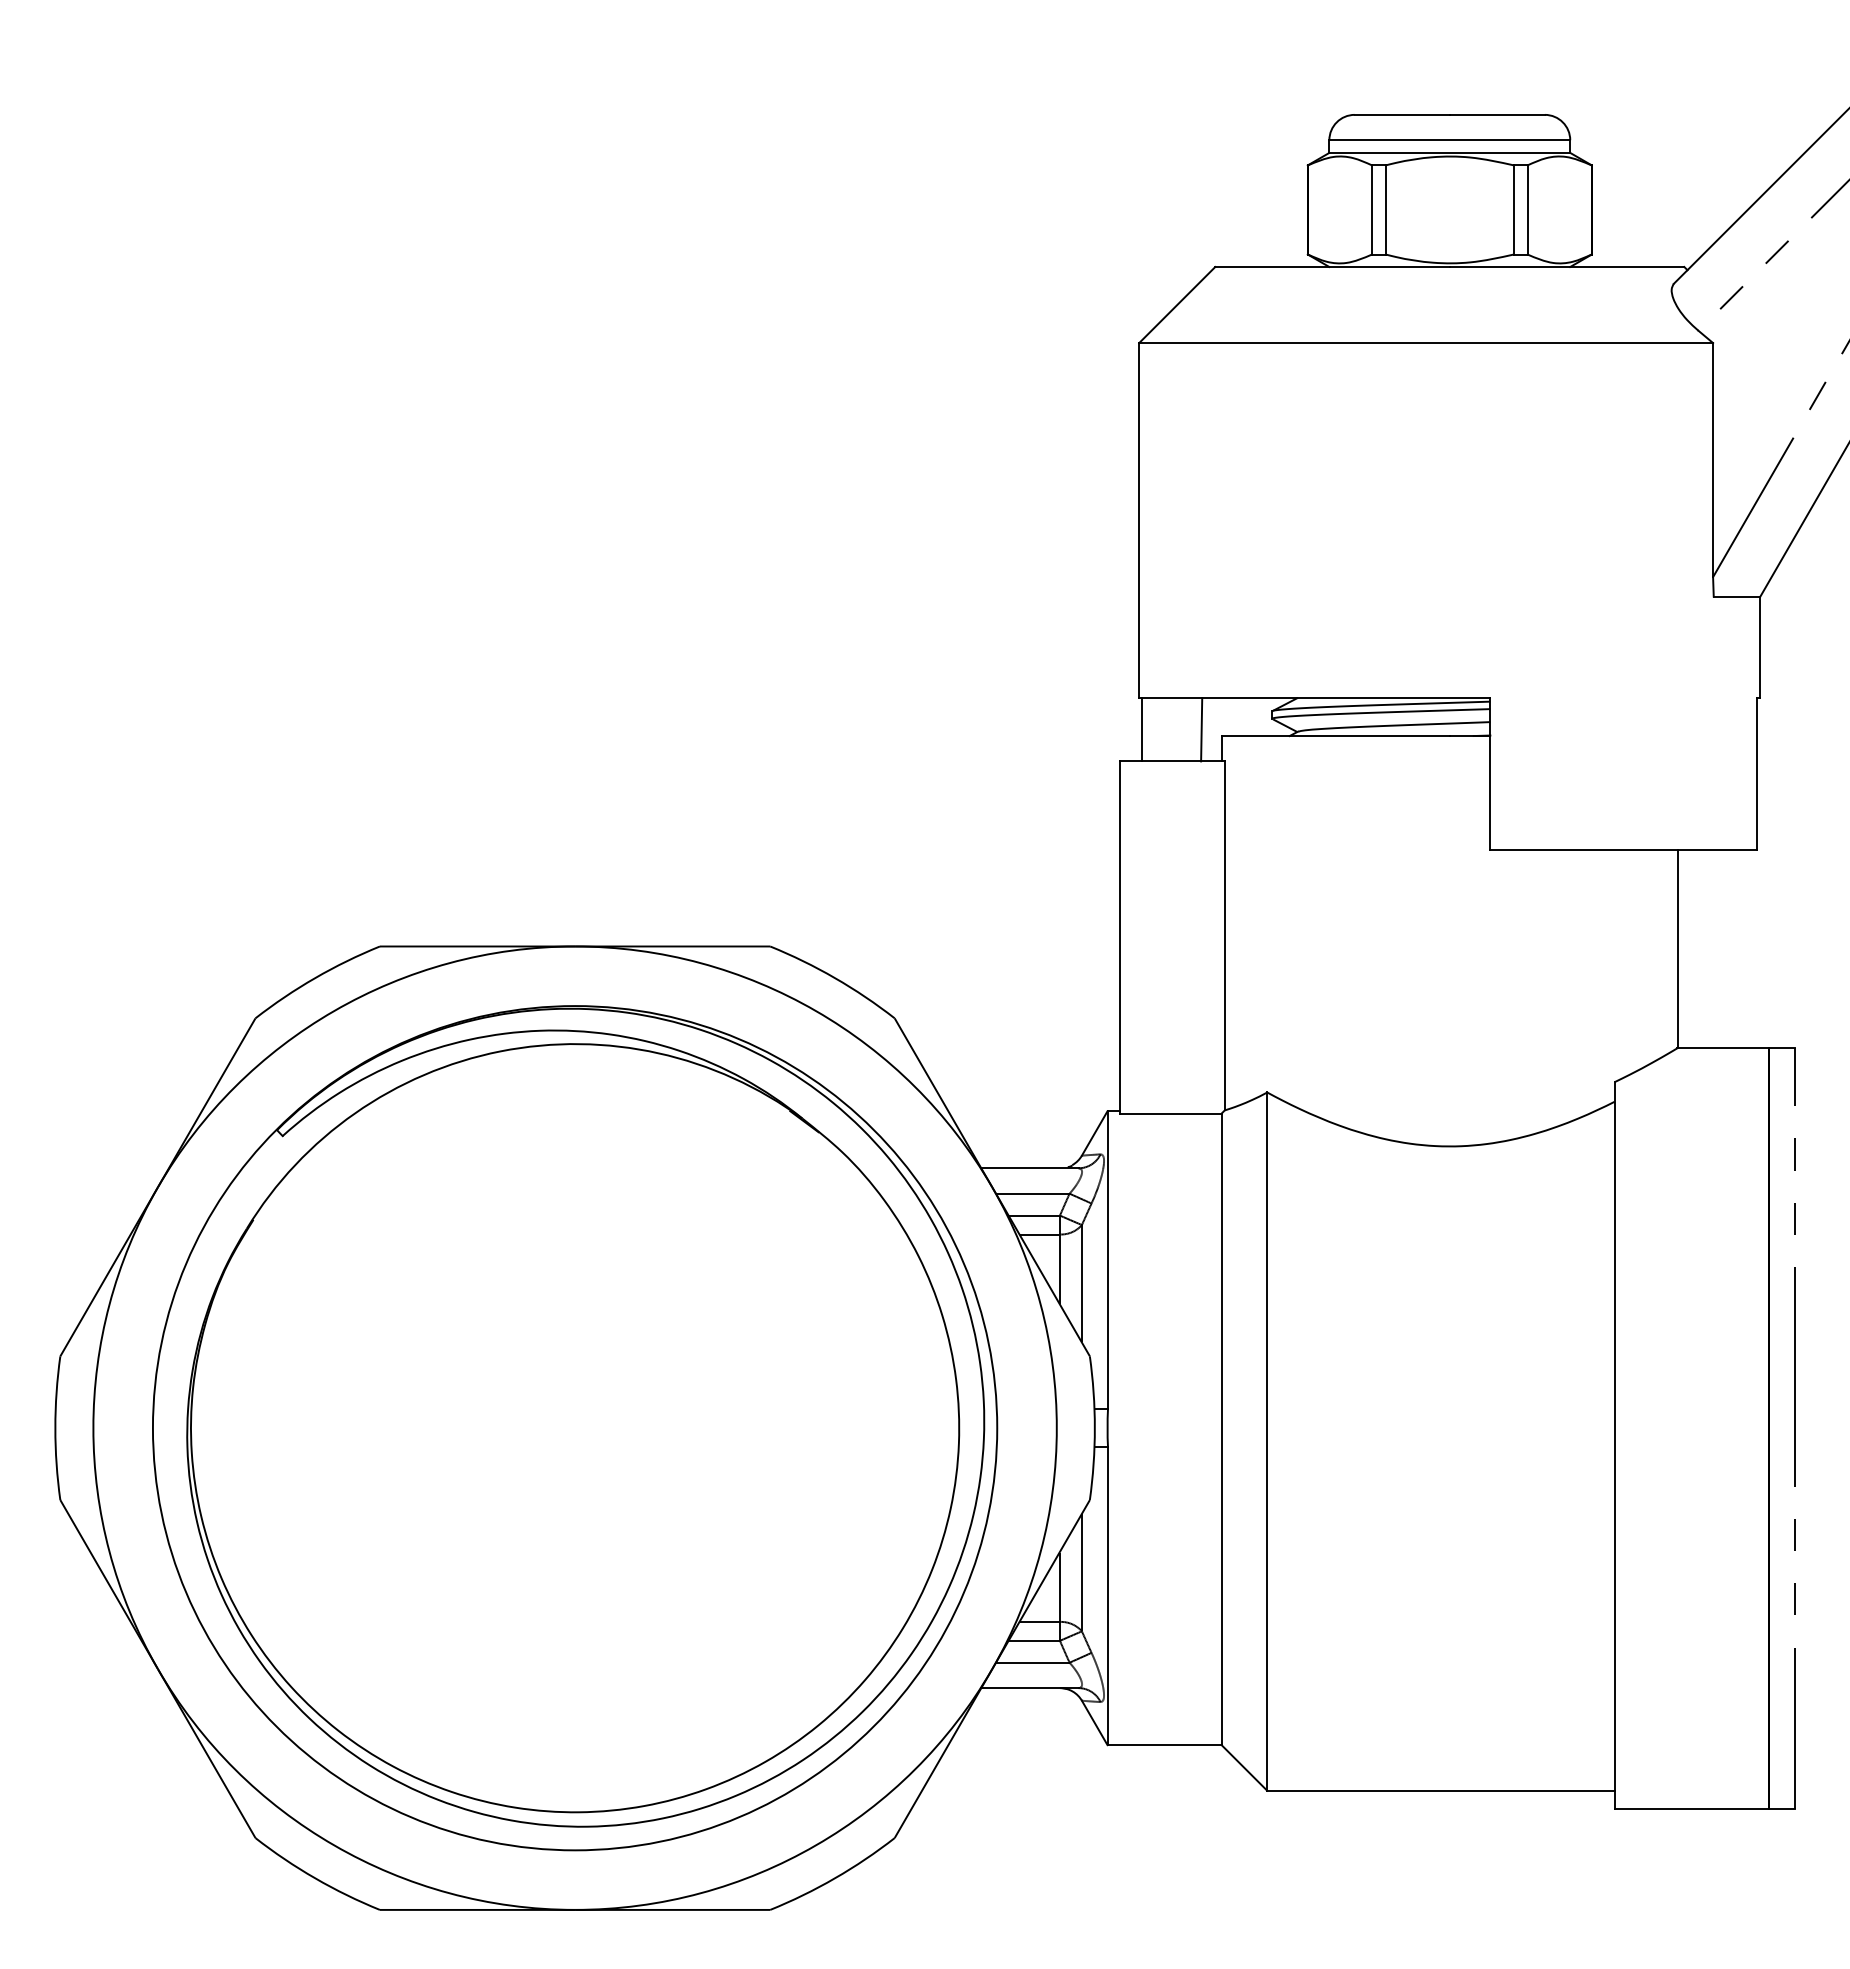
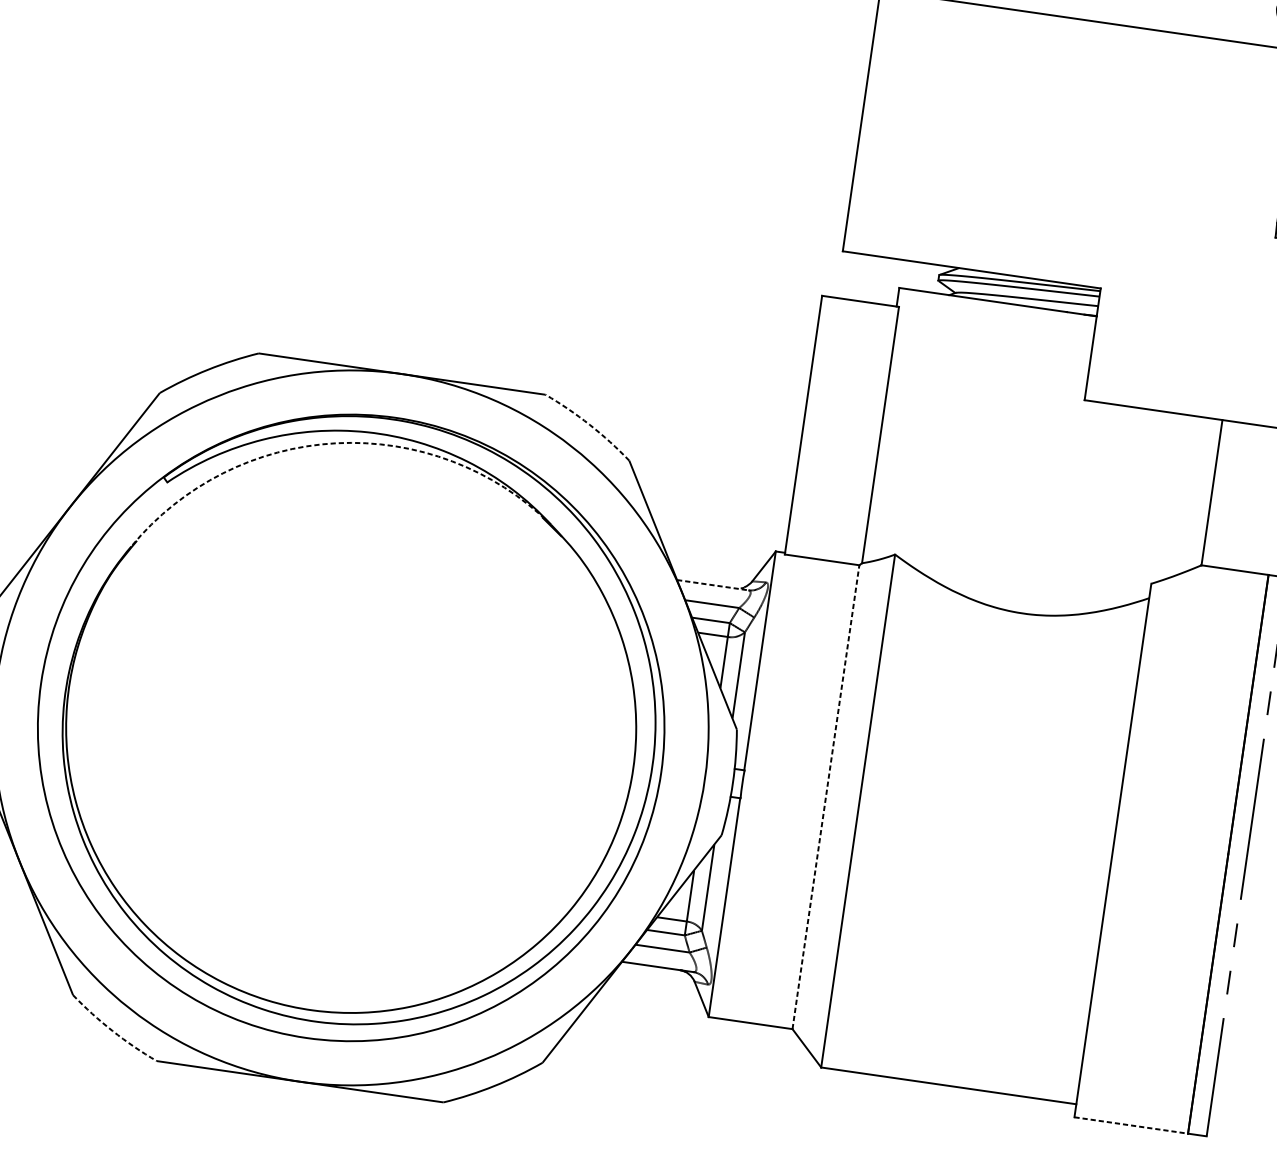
line: (1141, 729) -> (841, 274), removed
line: (1201, 729) -> (885, 281), removed
arc: (834, 978) -> (589, 425), solid -> dashed
arc: (500, 1051) -> (336, 443), solid -> dashed
line: (1029, 1168) -> (712, 585), solid -> dashed
line: (1221, 1429) -> (825, 797), solid -> dashed
line: (1692, 1808) -> (1131, 1125), solid -> dashed
arc: (315, 1878) -> (112, 1031), solid -> dashed

